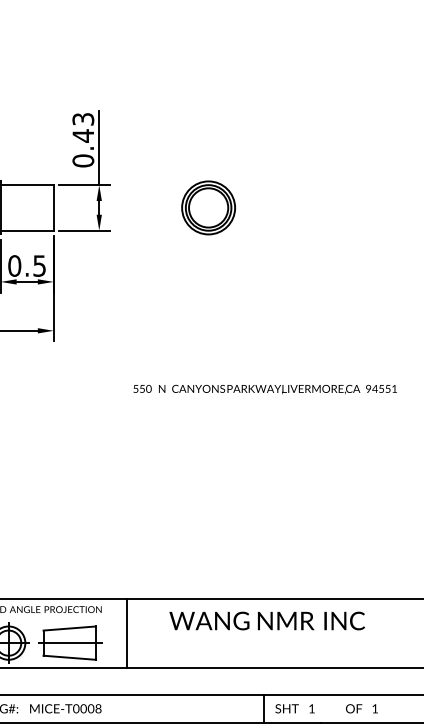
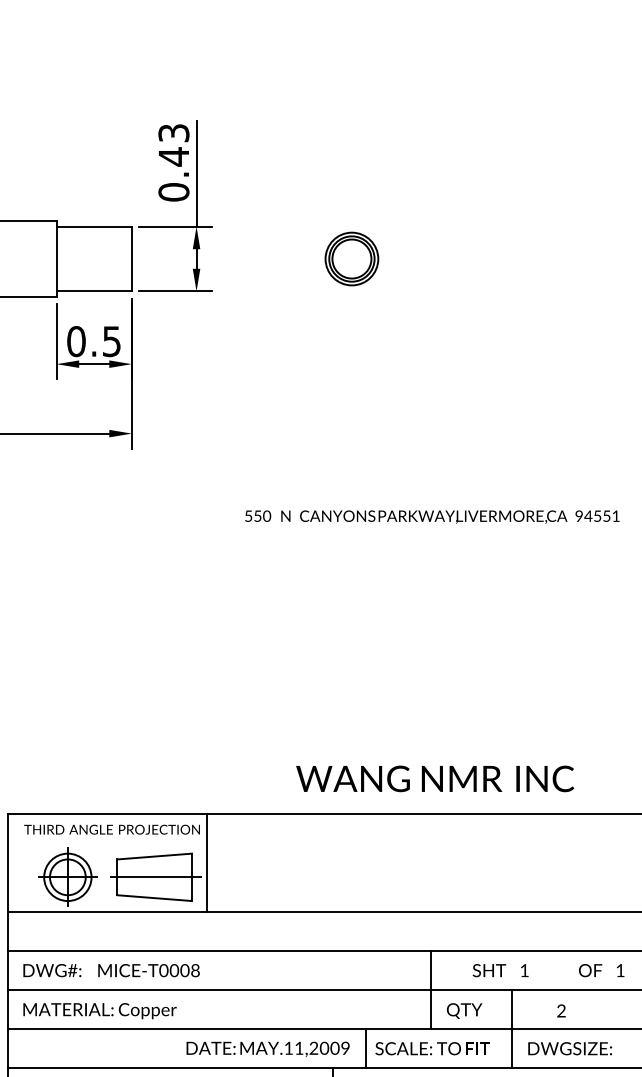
part: (208, 207) -> (351, 258), size x0.7
text: (267, 620) -> (435, 778), moved
line: (126, 633) -> (206, 863), moved
text: (294, 708) -> (500, 970), moved
text: (361, 708) -> (601, 970), moved

